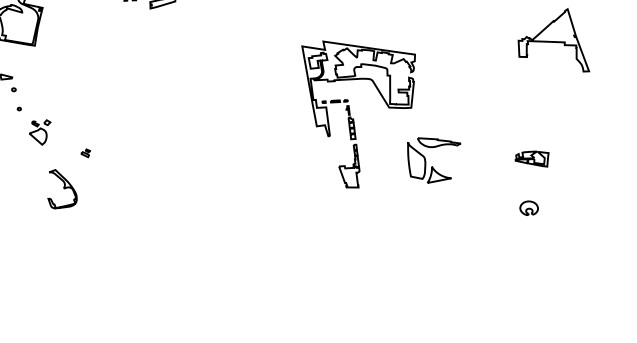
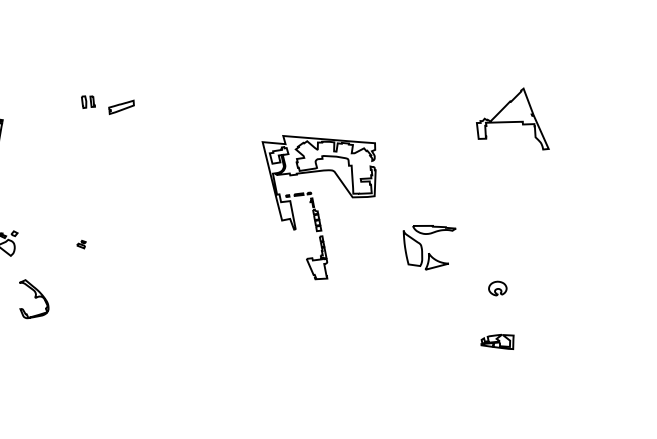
part: (85, 153) -> (81, 244), moved
part: (532, 158) -> (497, 341), moved
part: (433, 160) -> (429, 247), moved

